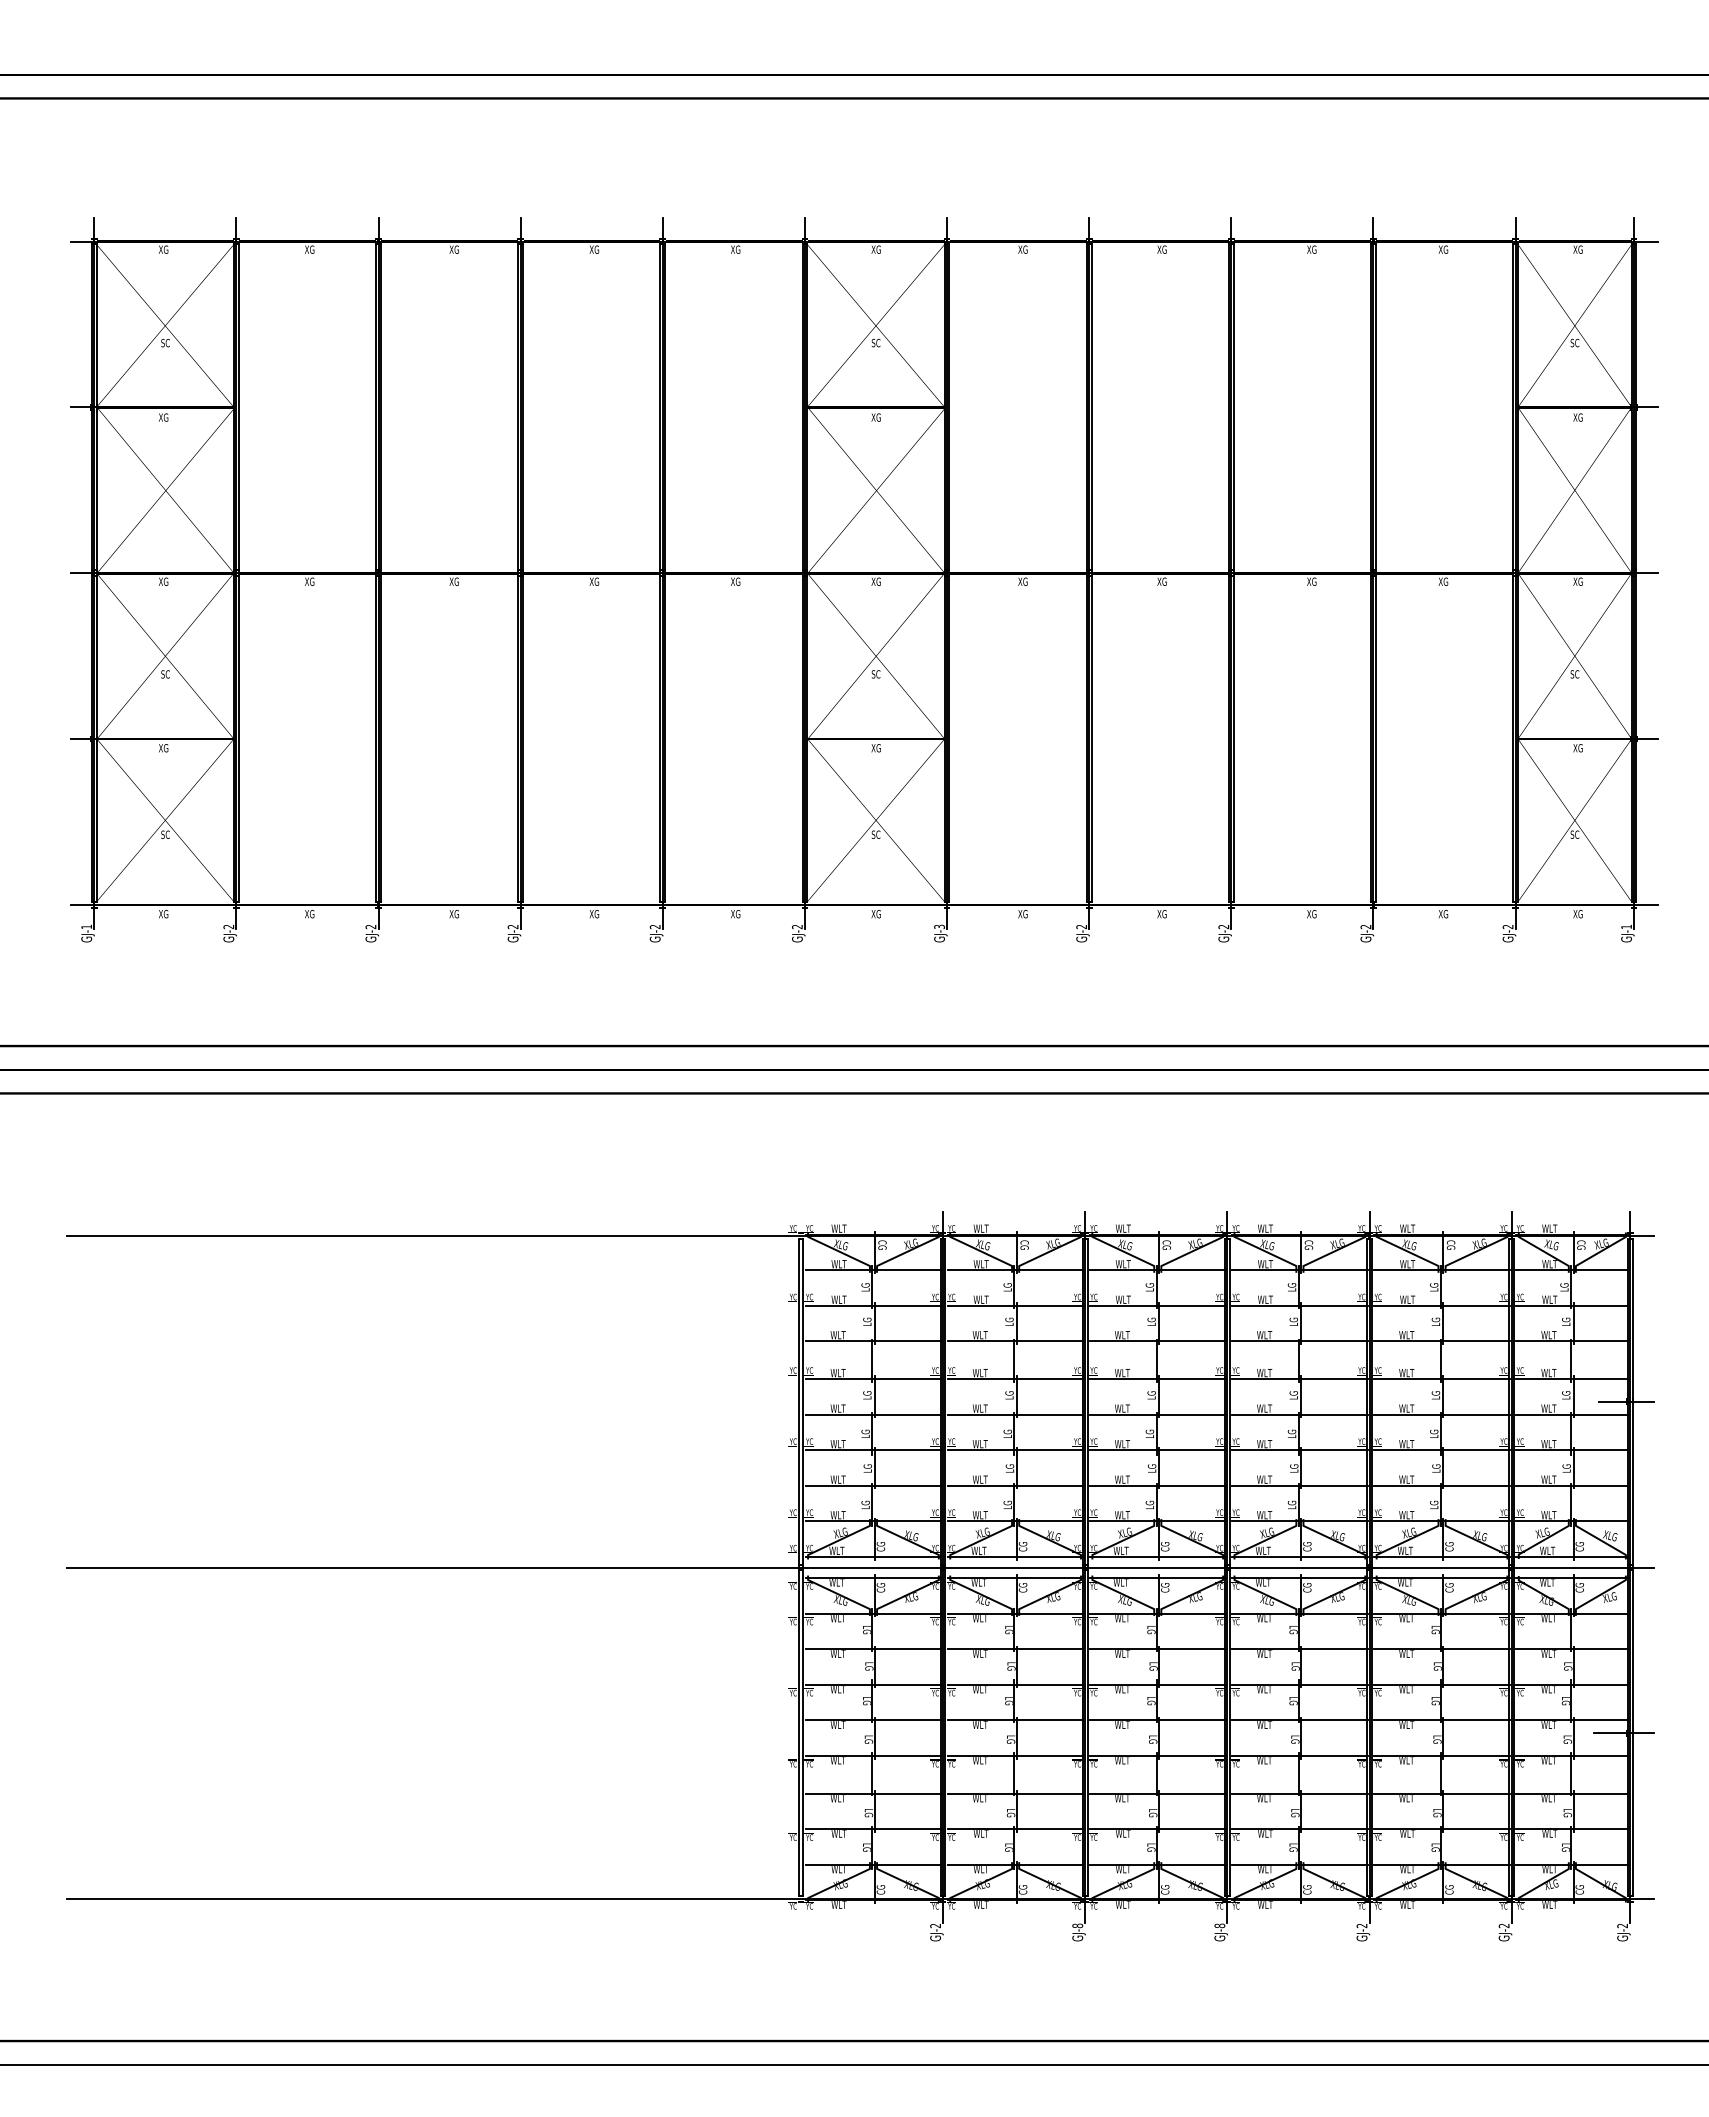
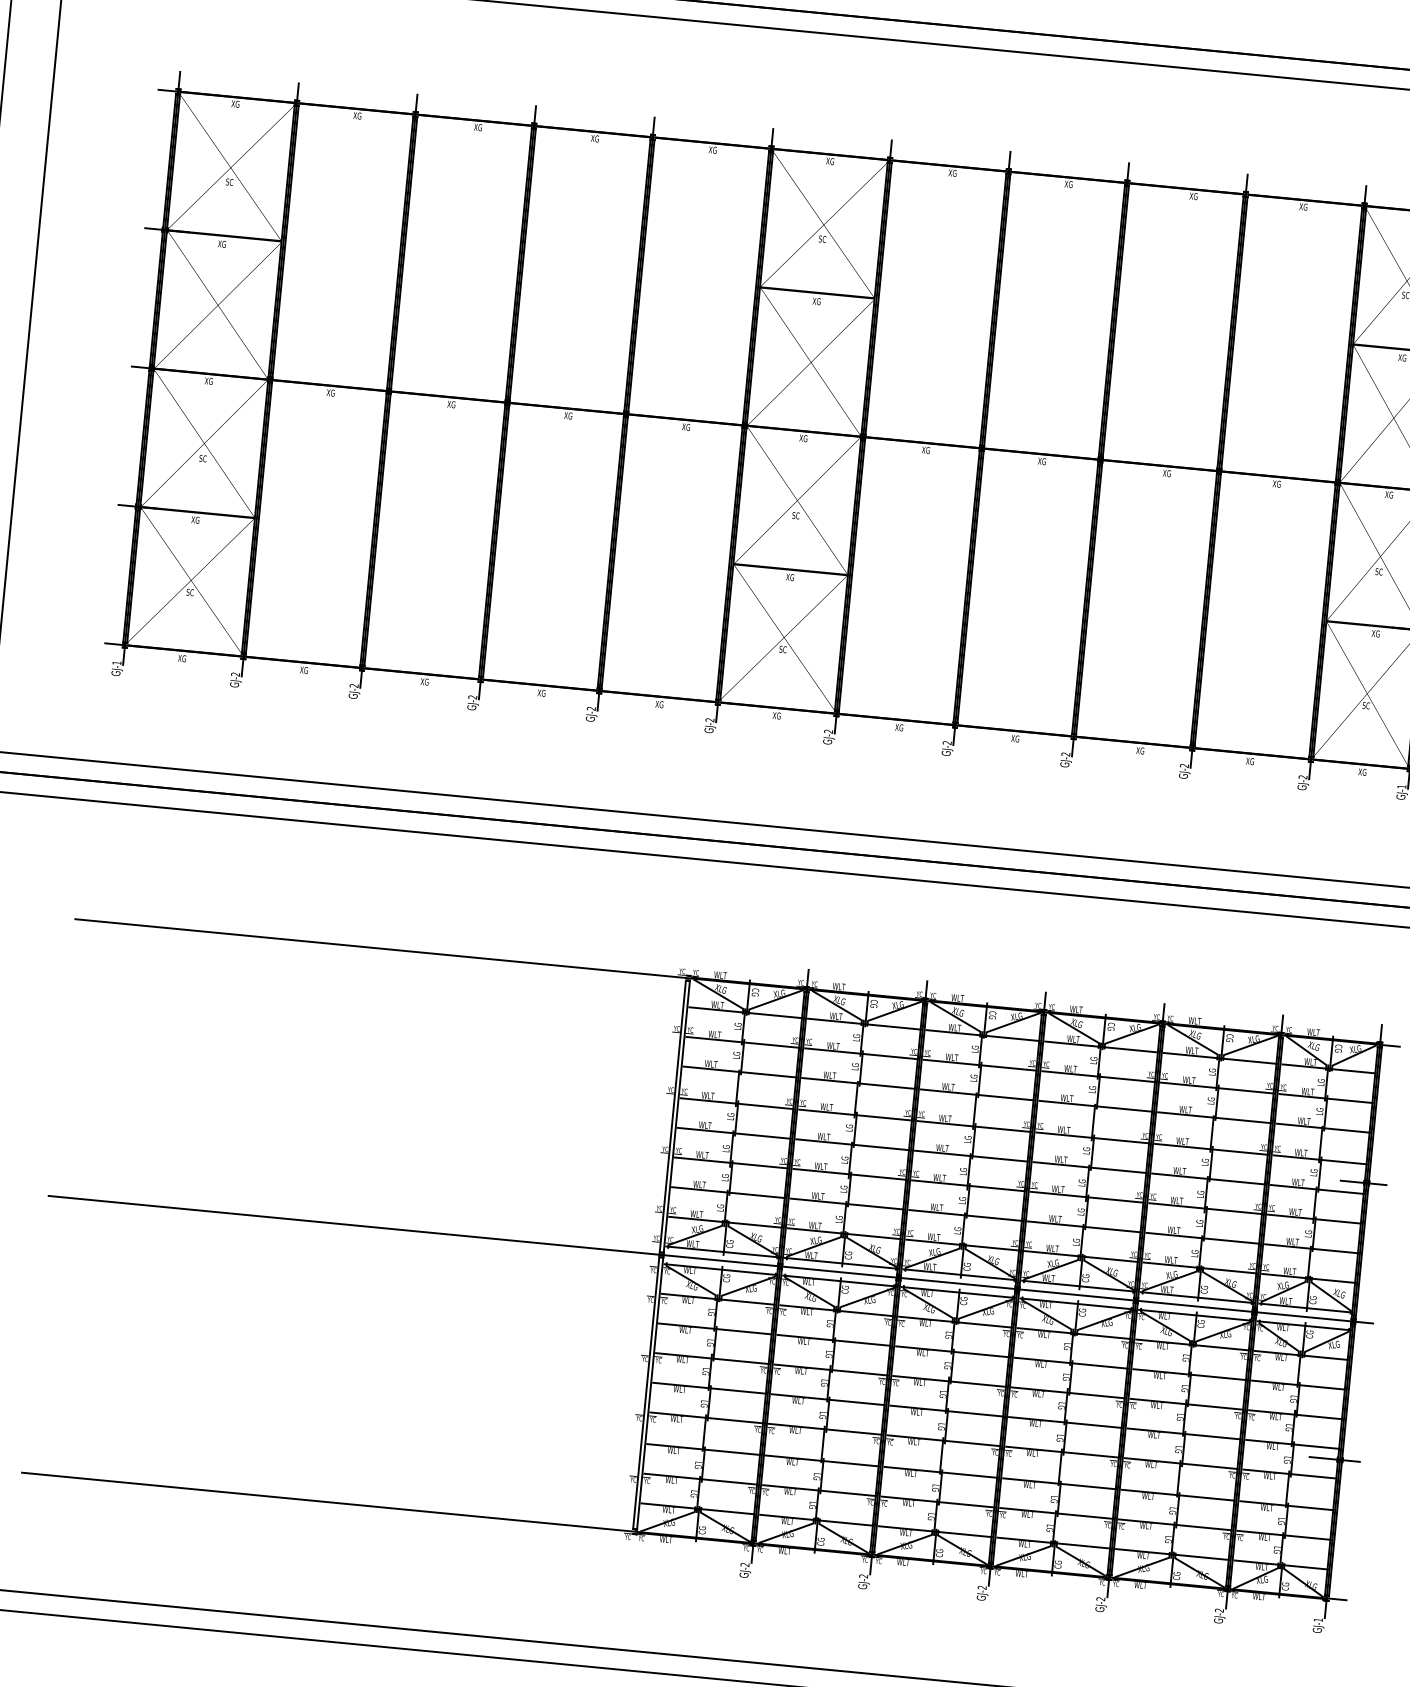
text: (939, 926) -> (828, 731), GJ-3 -> GJ-2
text: (1077, 1925) -> (863, 1575), GJ-8 -> GJ-2
text: (1219, 1925) -> (981, 1587), GJ-8 -> GJ-2
text: (1622, 1926) -> (1318, 1620), GJ-2 -> GJ-1

